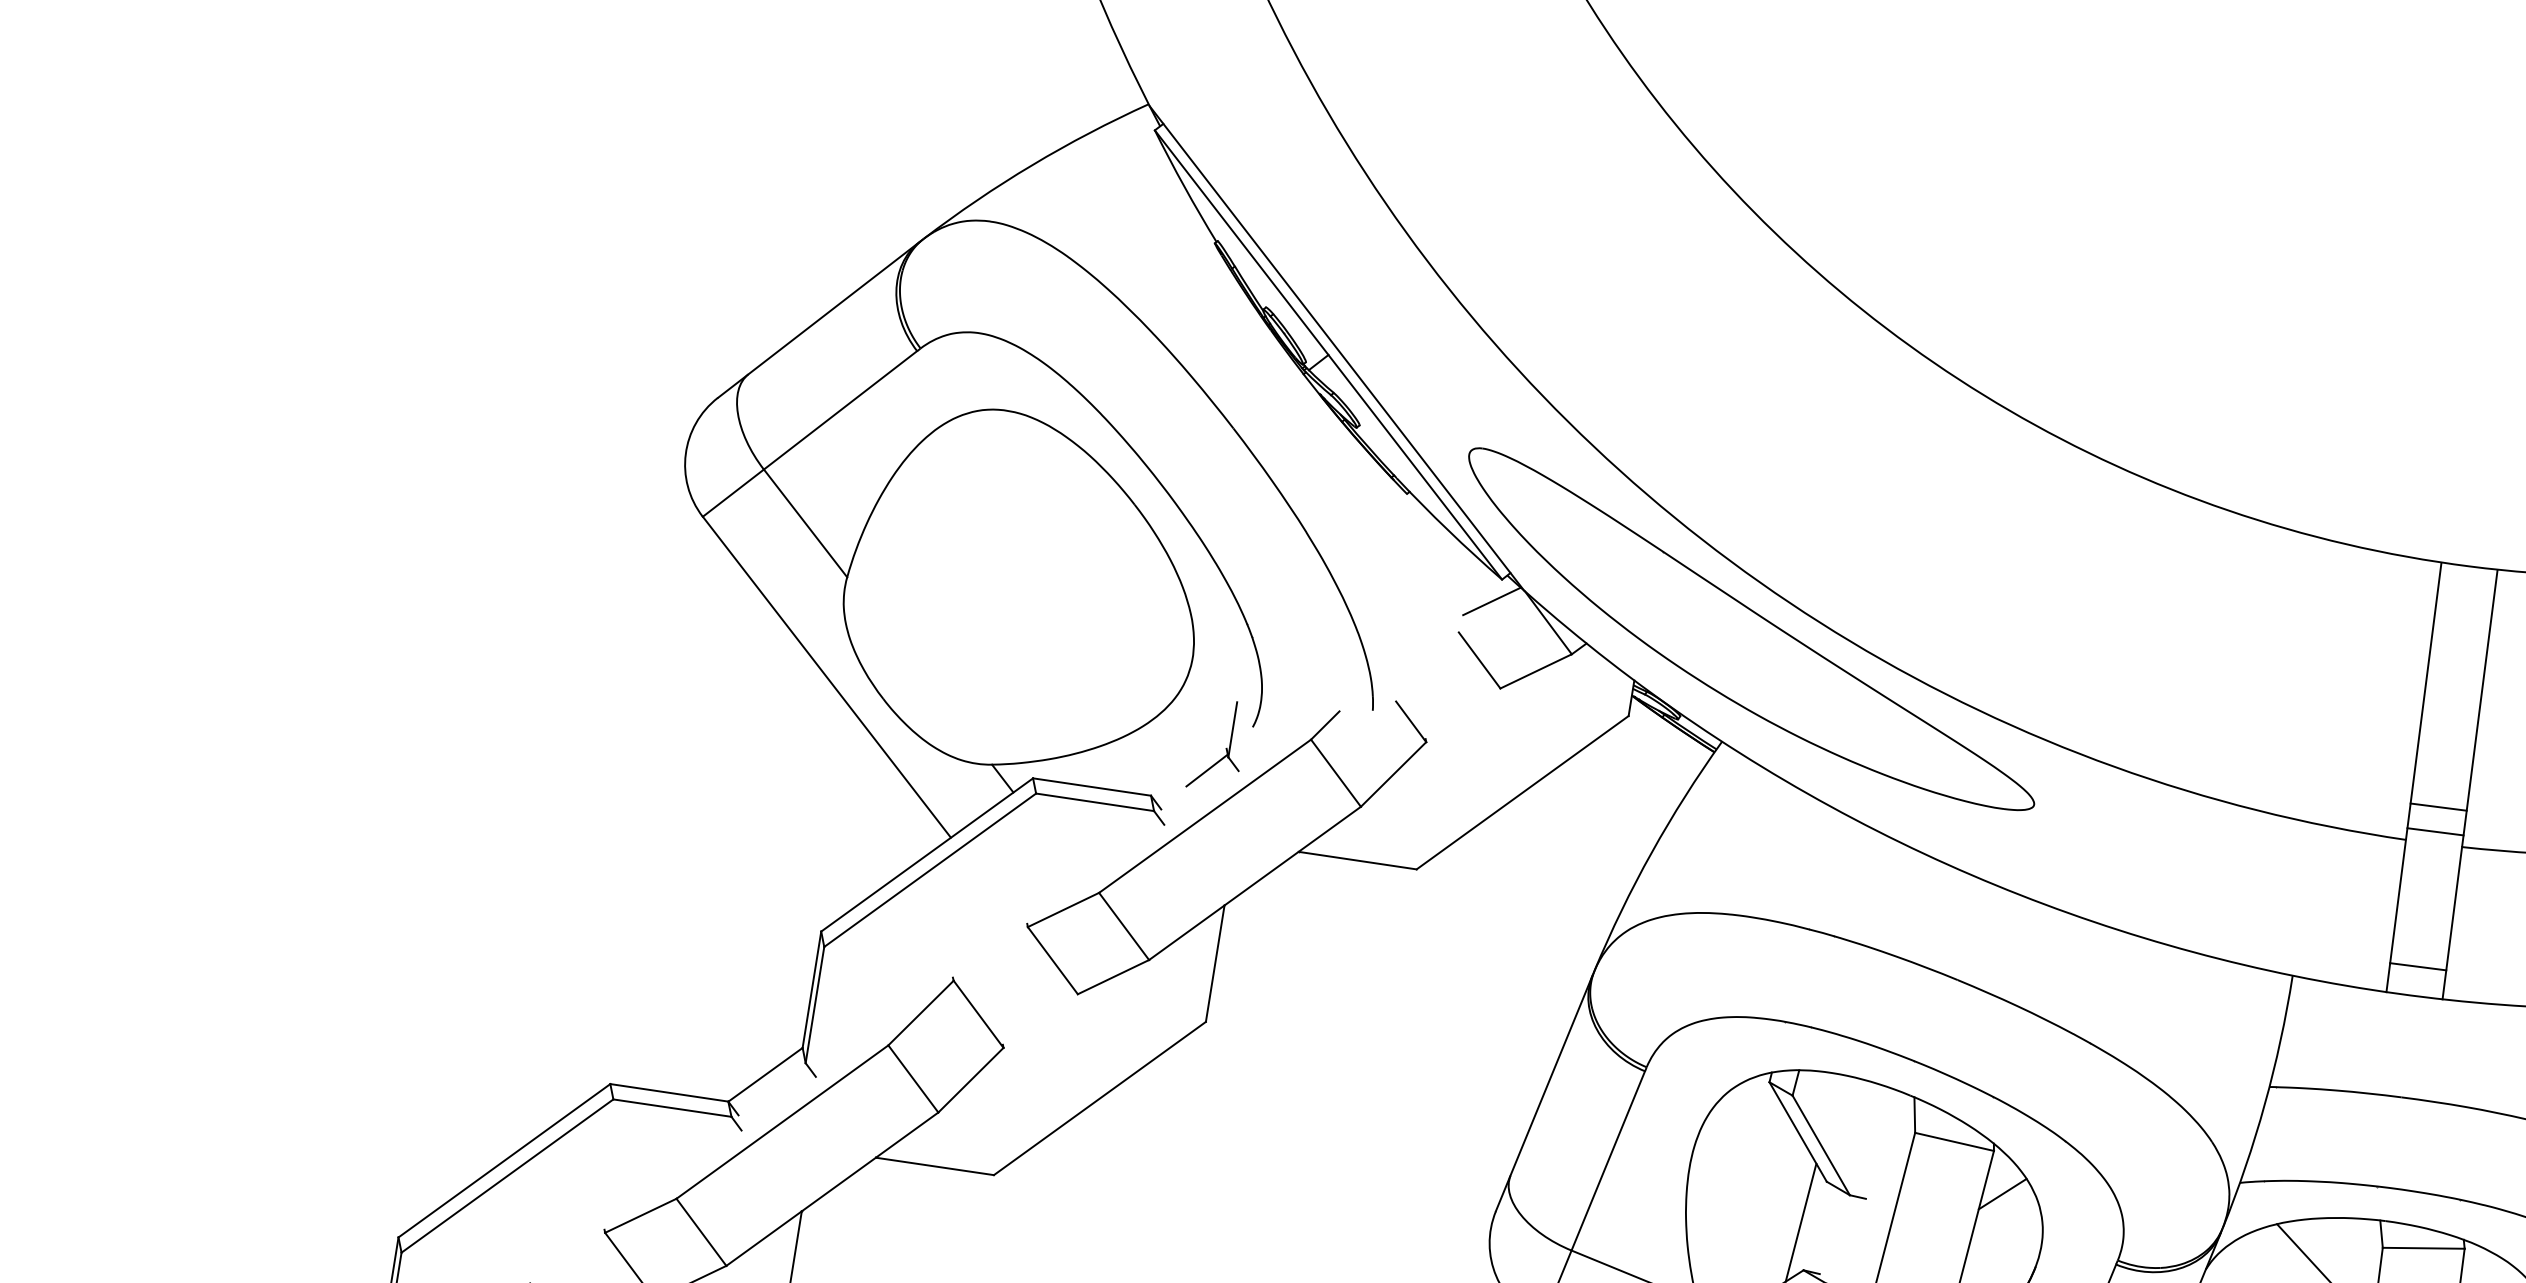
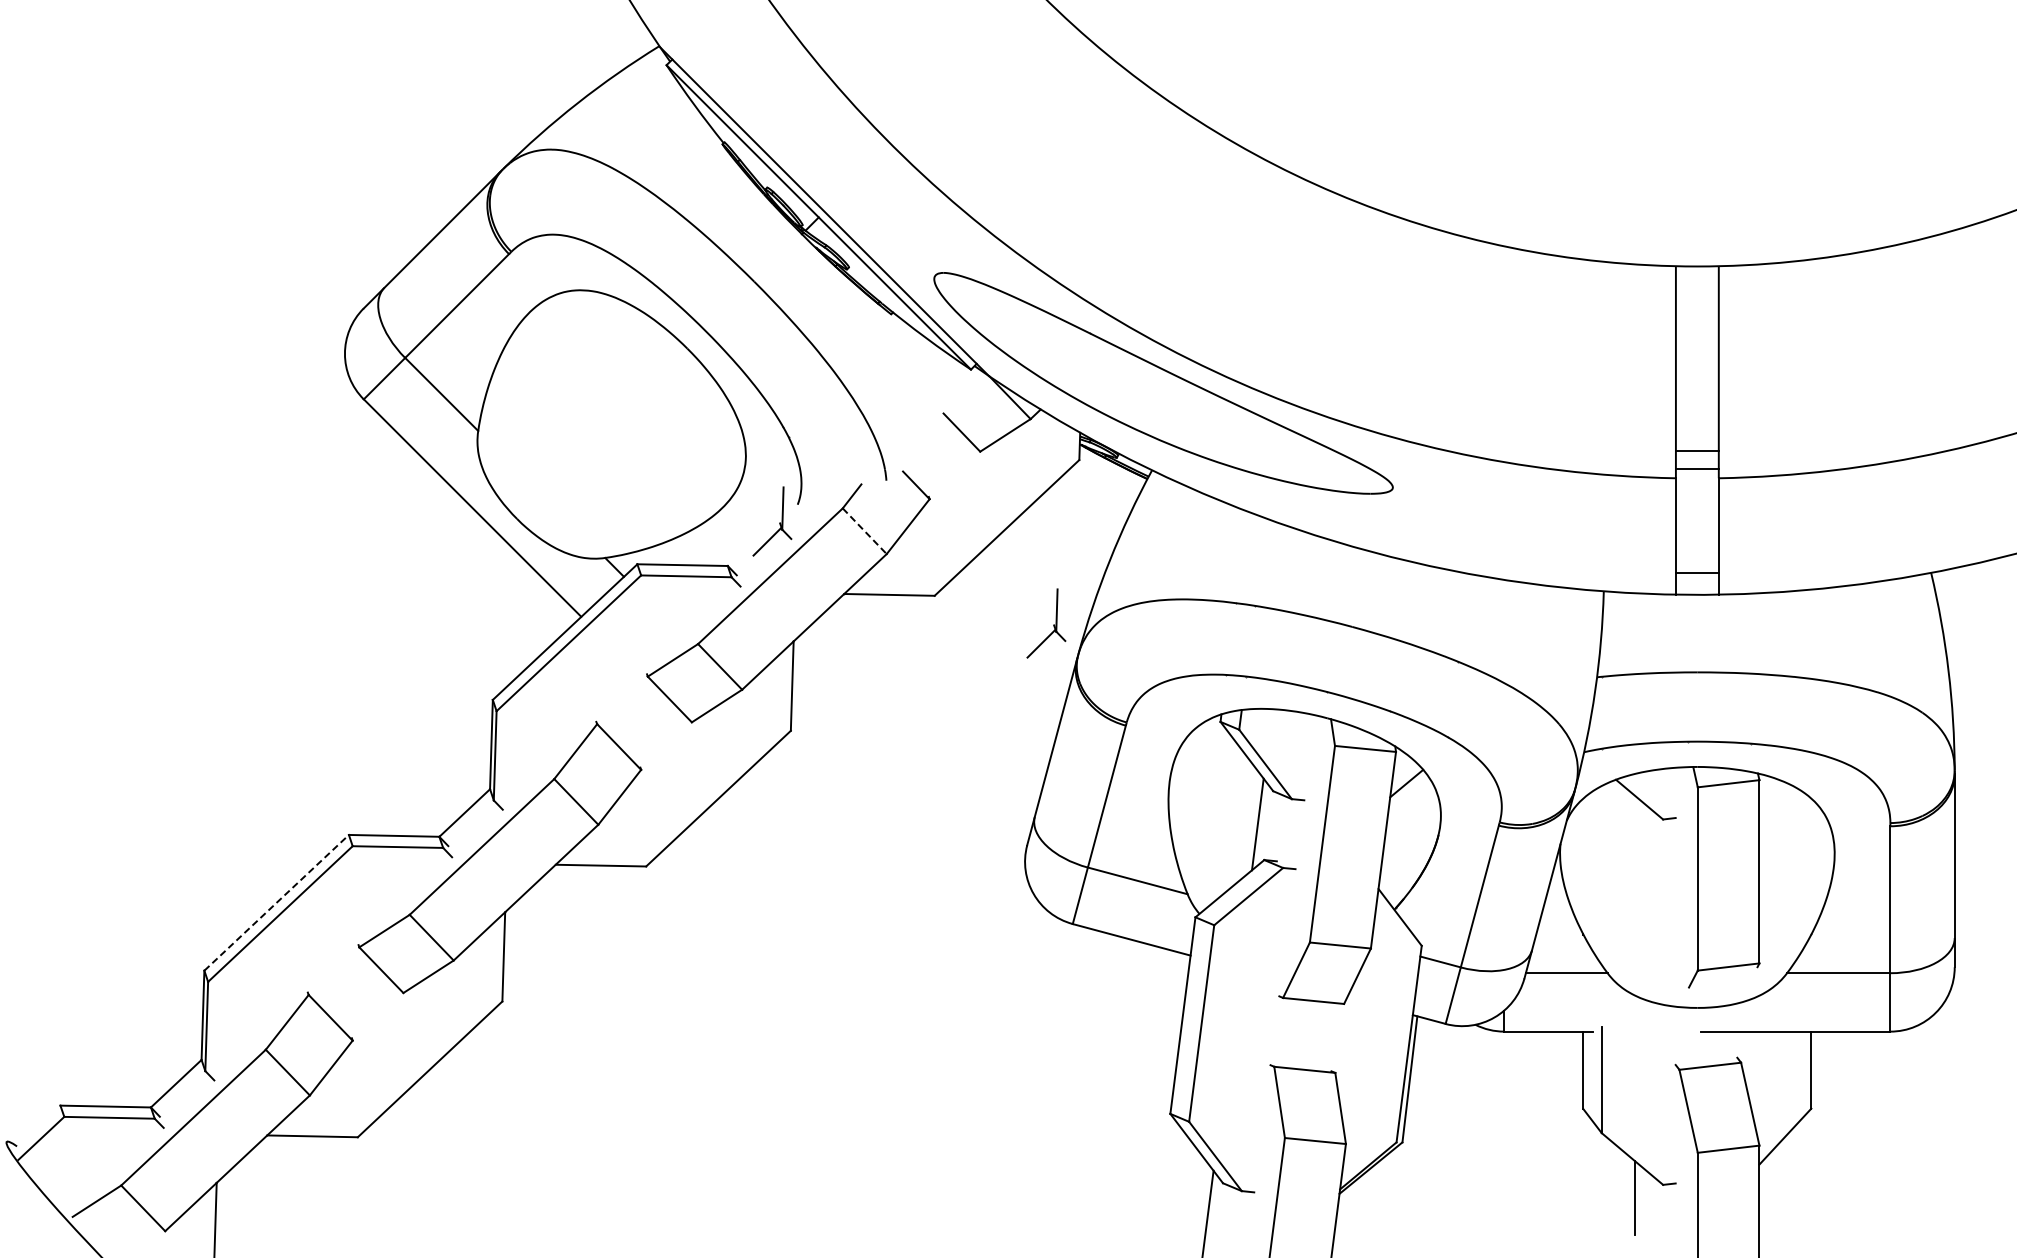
line: (1492, 600) -> (965, 386), removed
line: (1335, 773) -> (864, 531), solid -> dashed
part: (1567, 926) -> (1053, 624), added
line: (505, 1160) -> (277, 902), solid -> dashed

